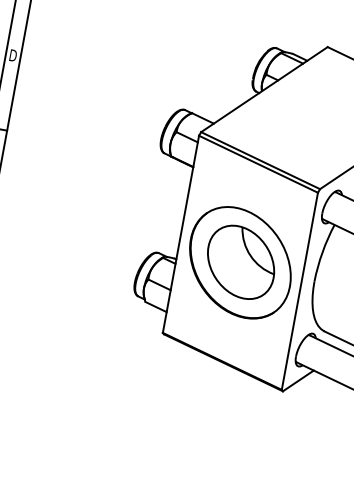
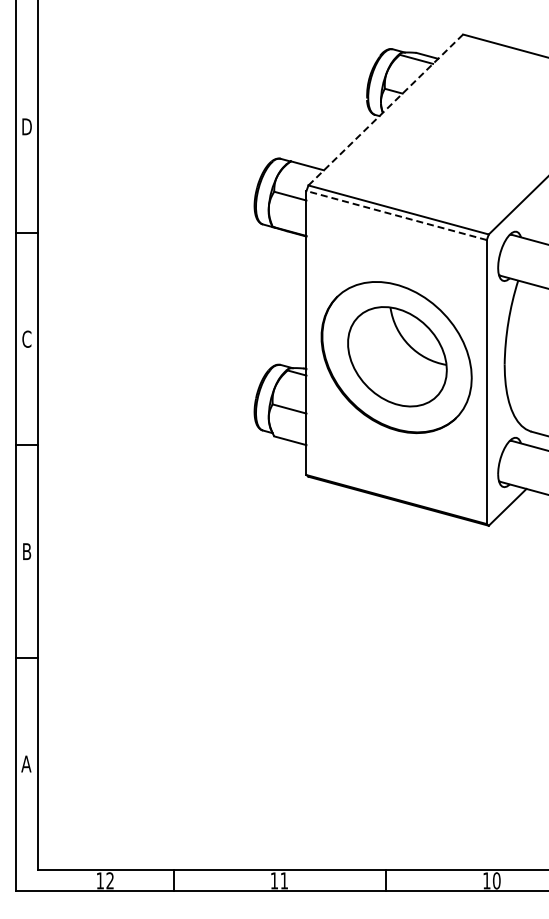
line: (264, 89) -> (386, 109), solid -> dashed
line: (258, 164) -> (396, 215), solid -> dashed

